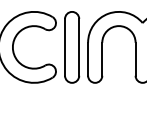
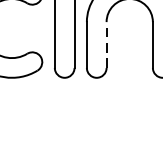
line: (102, 59) -> (106, 45), solid -> dashed

